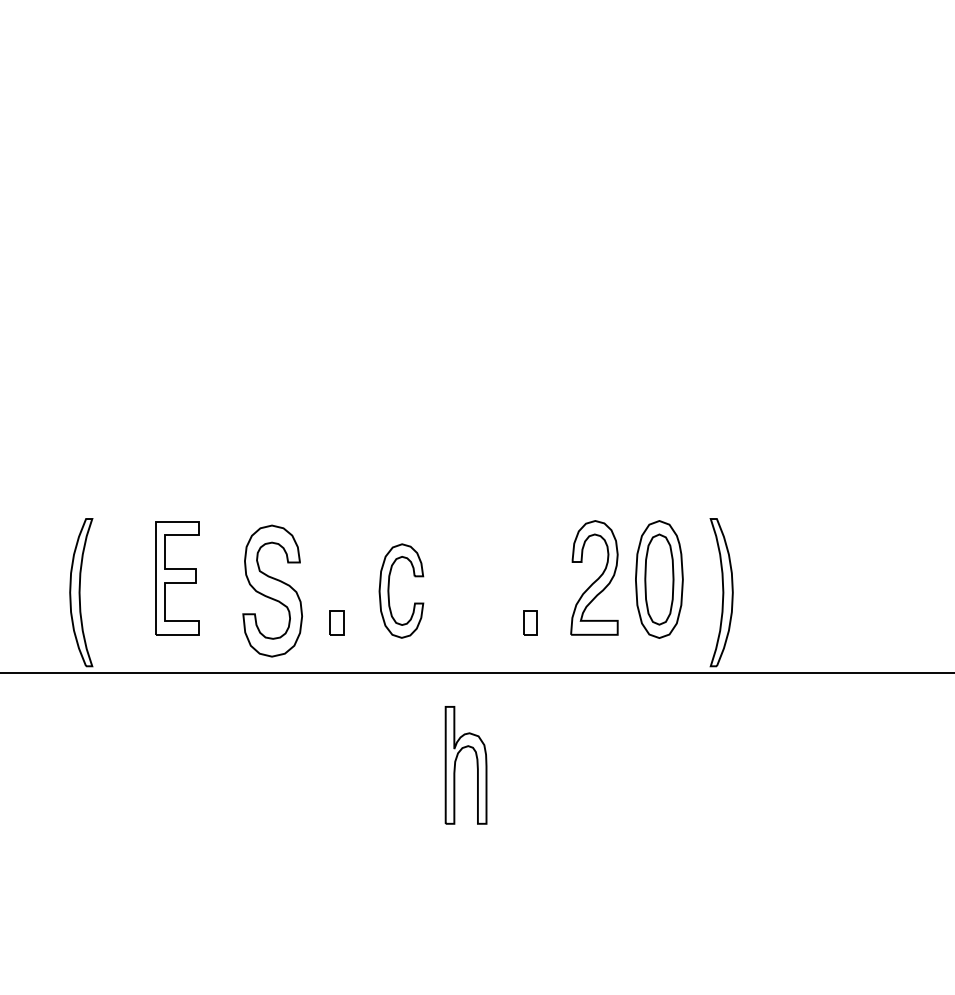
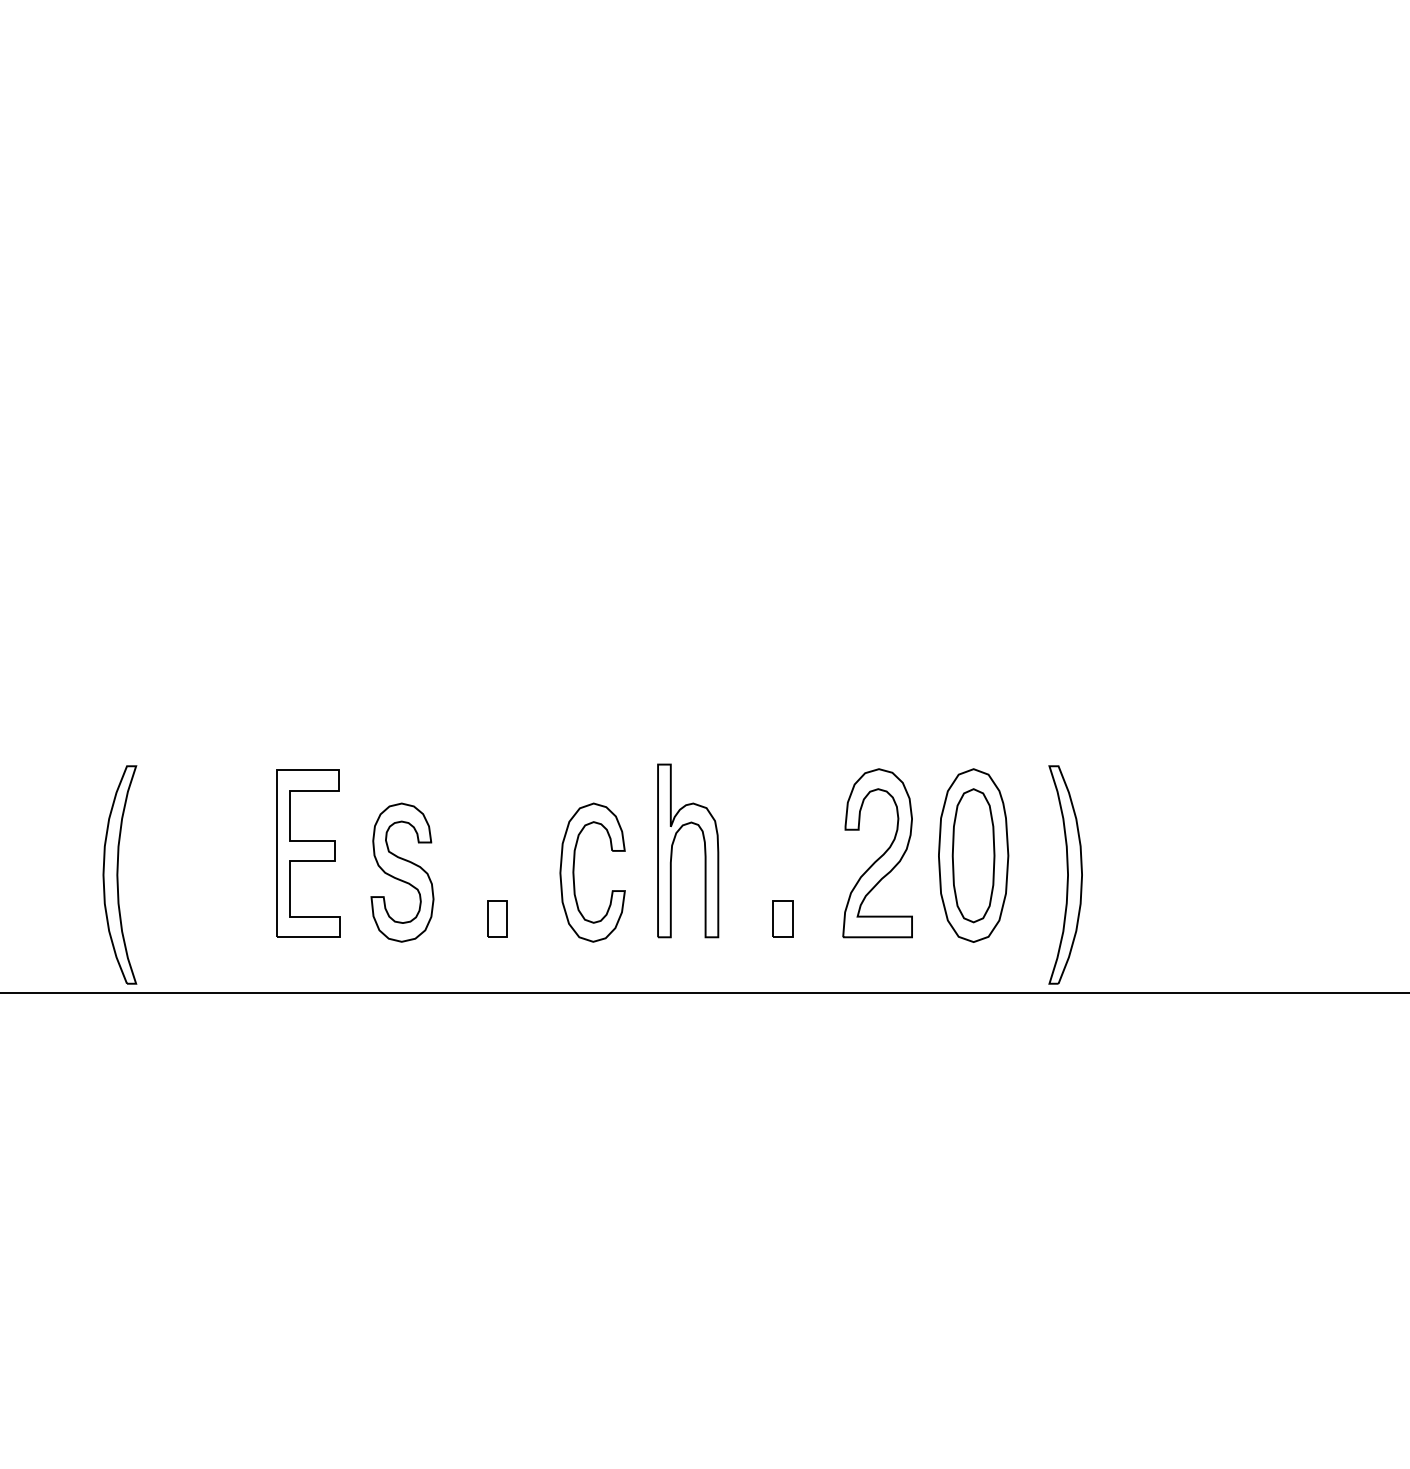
part: (177, 578) -> (307, 854), moved
part: (272, 590) -> (402, 871), size x0.71
part: (456, 762) -> (673, 846), moved

